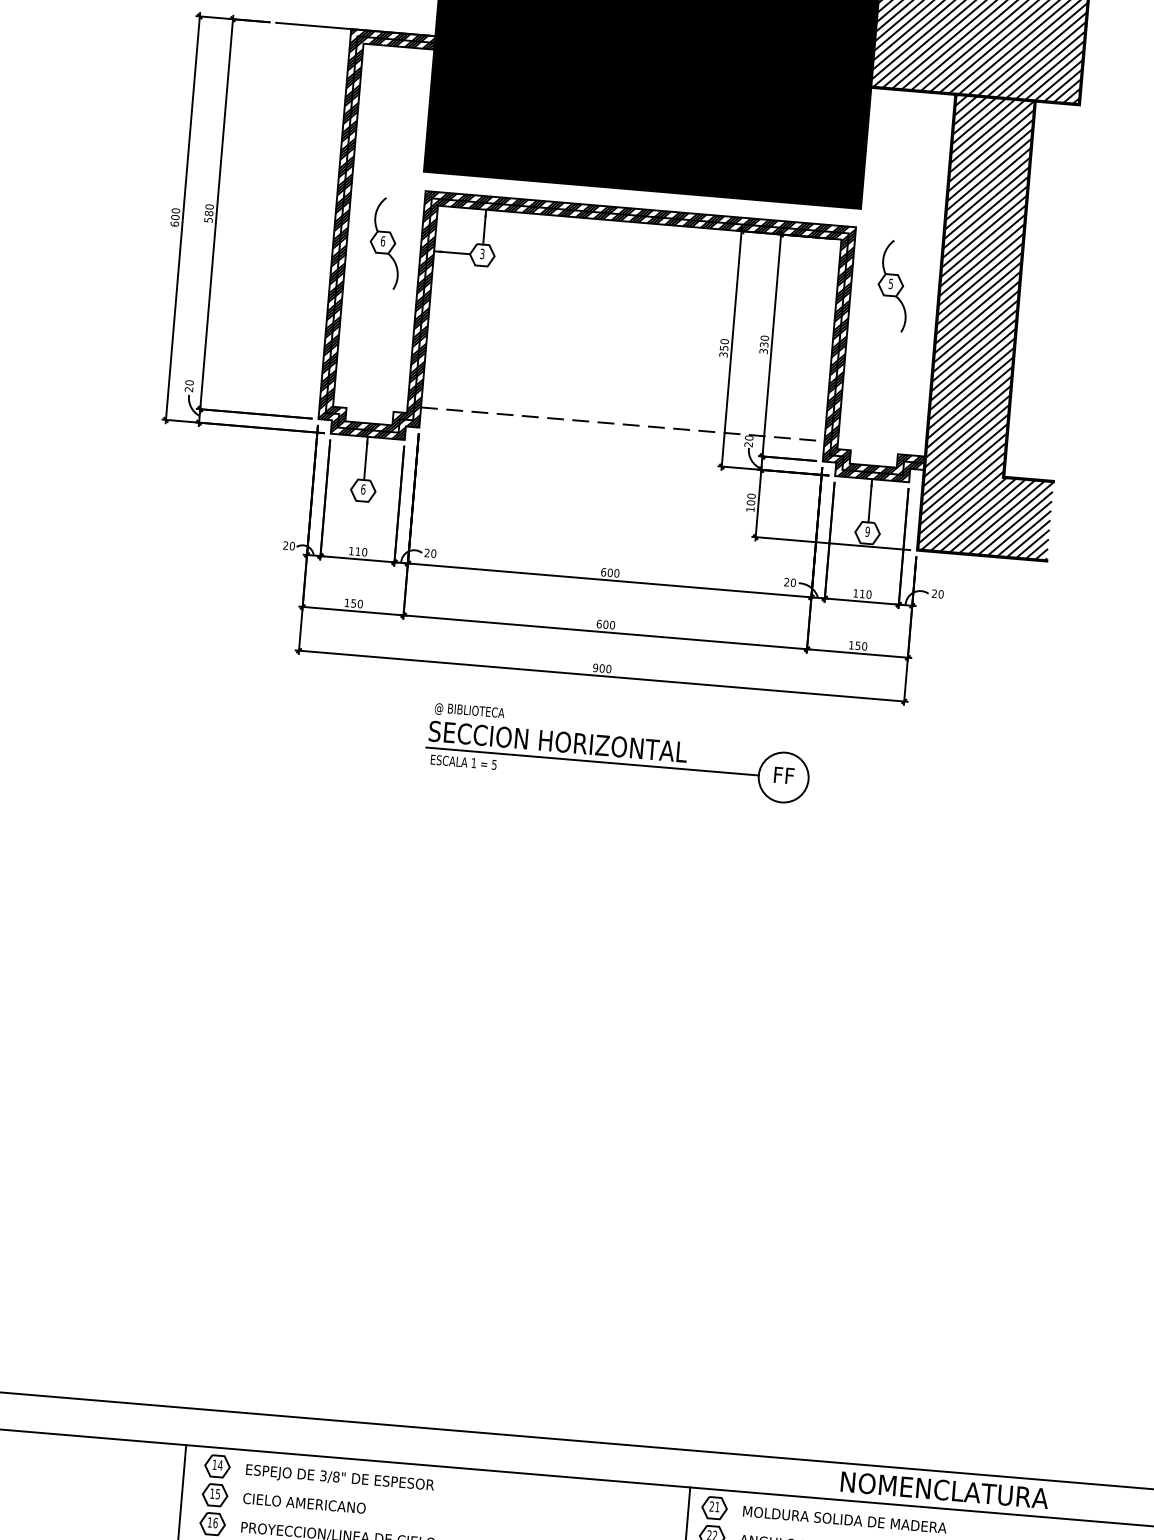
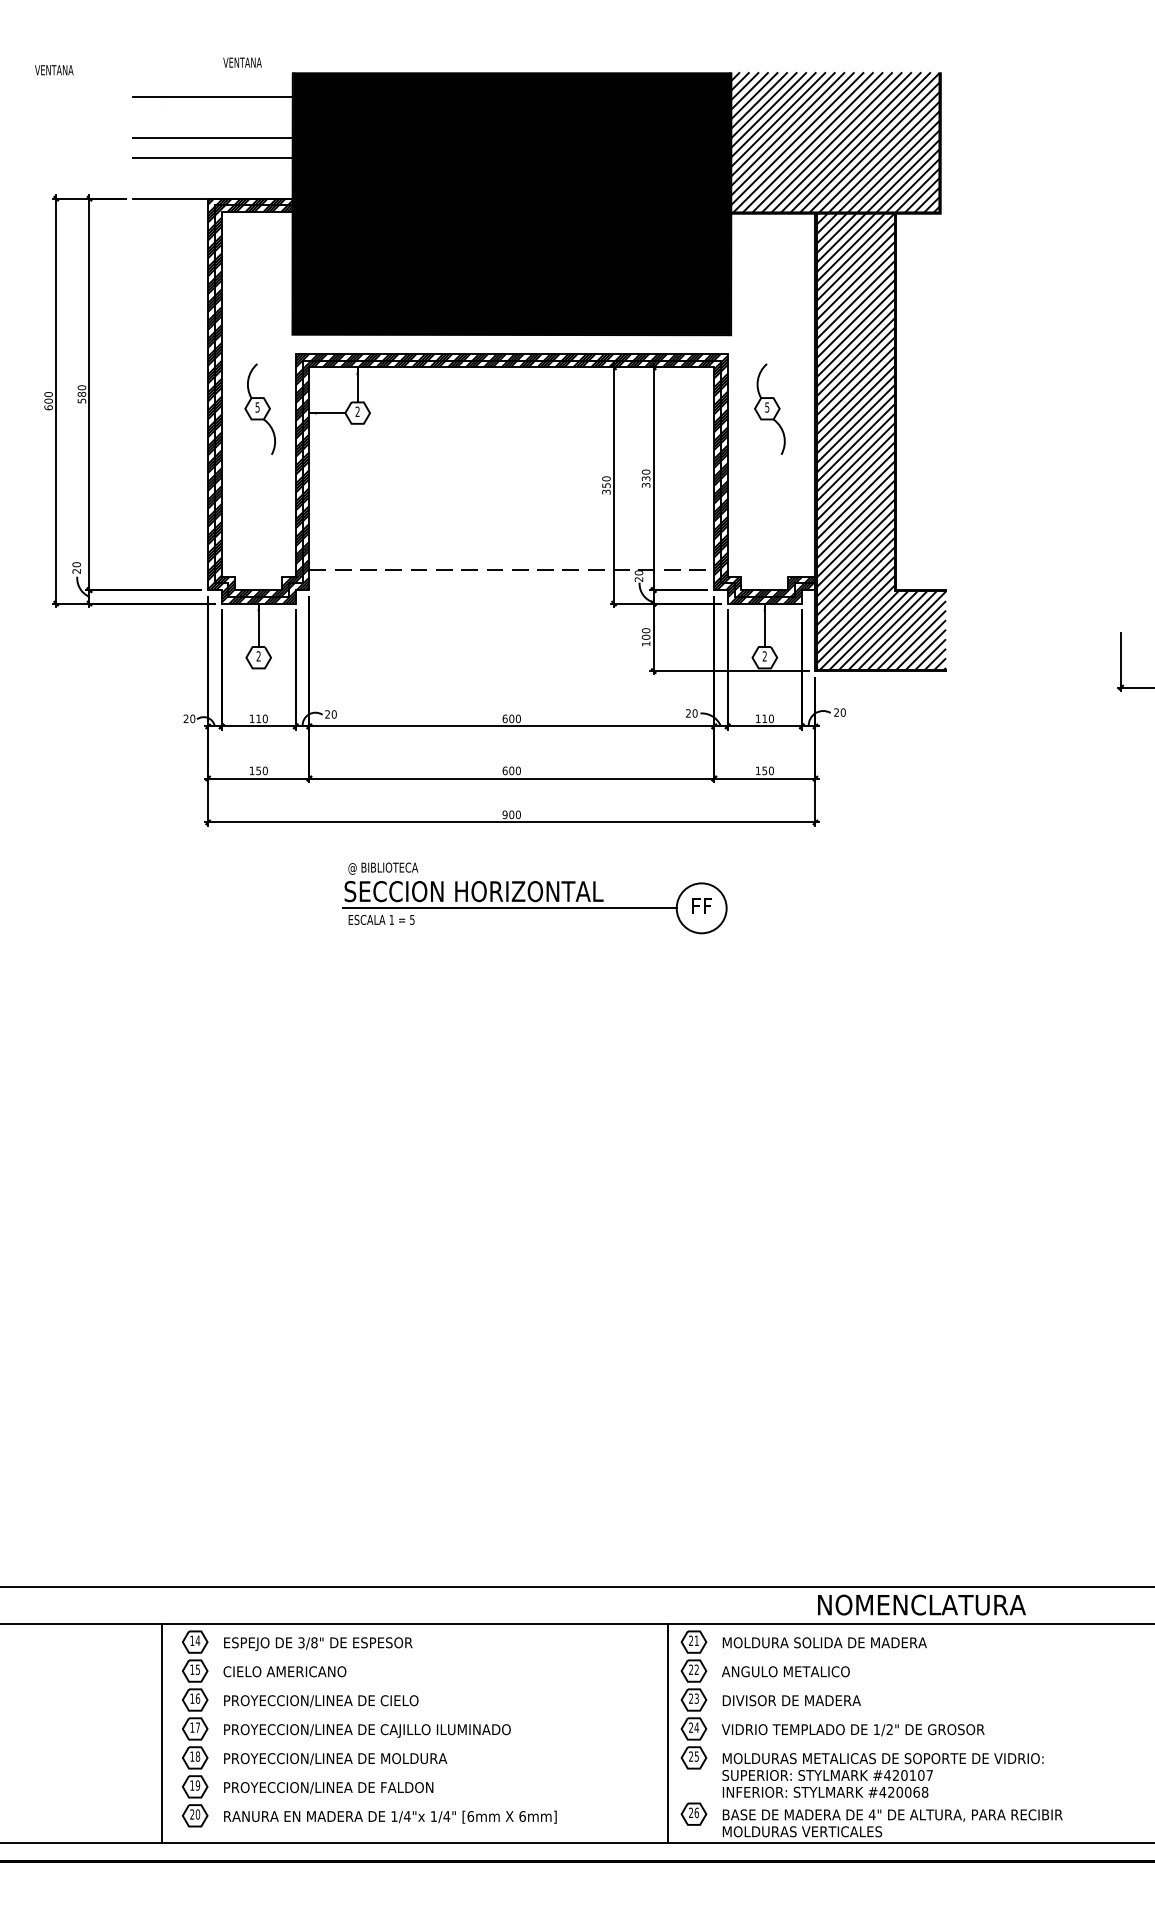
text: (382, 241) -> (257, 407), 6 -> 5
text: (482, 254) -> (357, 412), 3 -> 2
text: (363, 489) -> (258, 656), 6 -> 2
text: (867, 531) -> (764, 656), 9 -> 2

